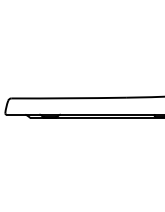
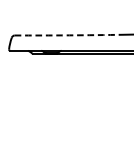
arc: (69, 98) -> (69, 35), solid -> dashed

